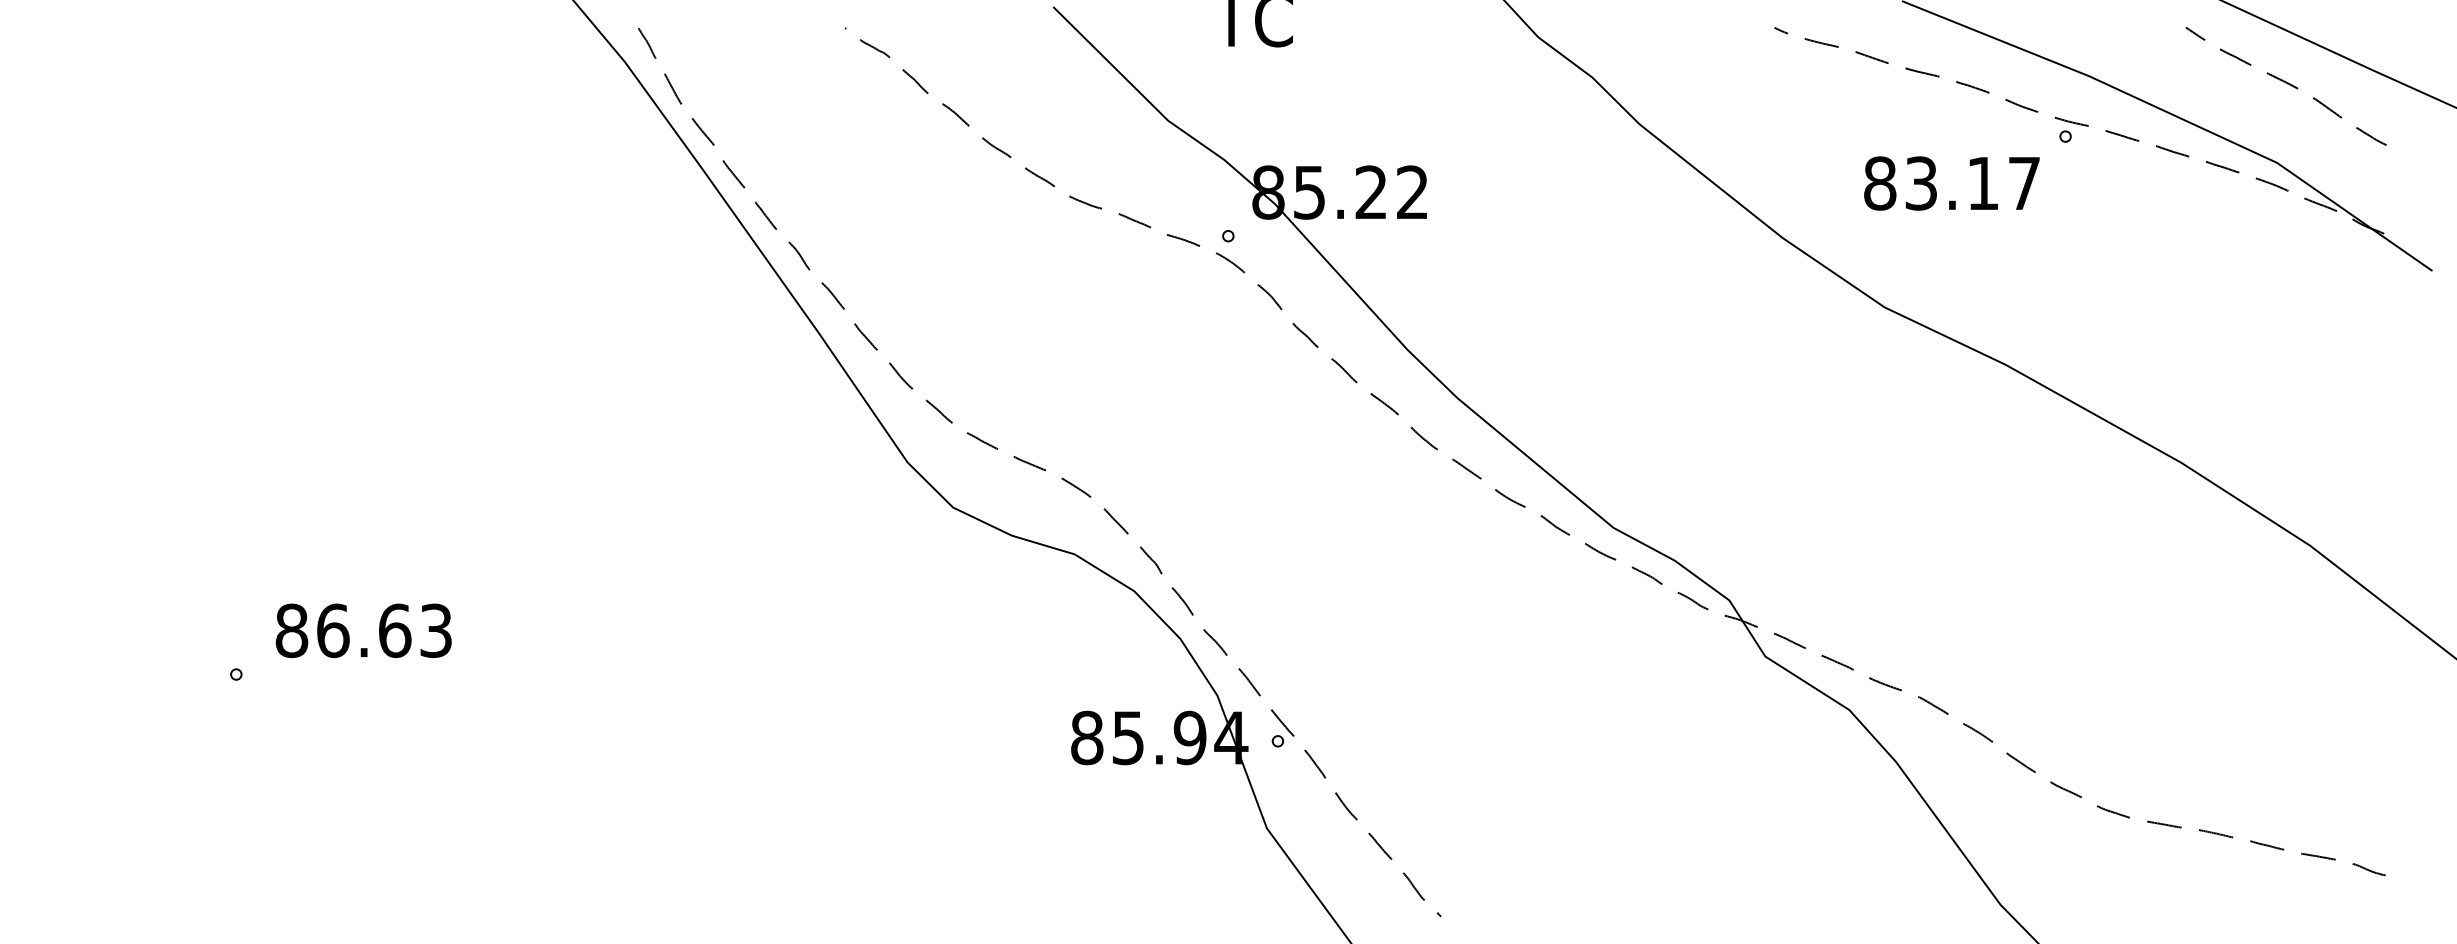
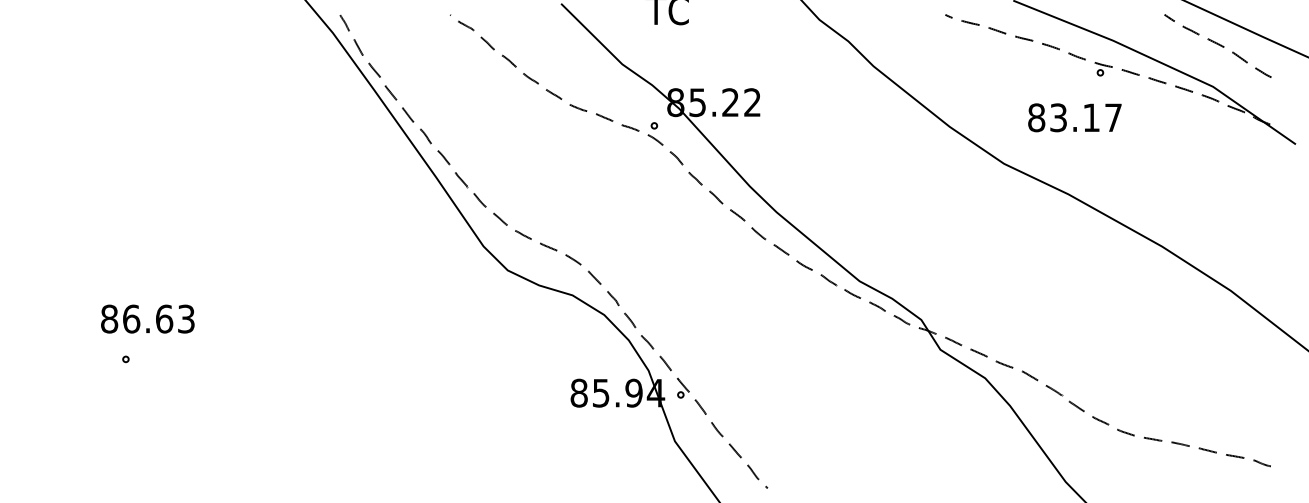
text: (1951, 182) -> (1074, 117), moved
text: (363, 629) -> (147, 318), moved

